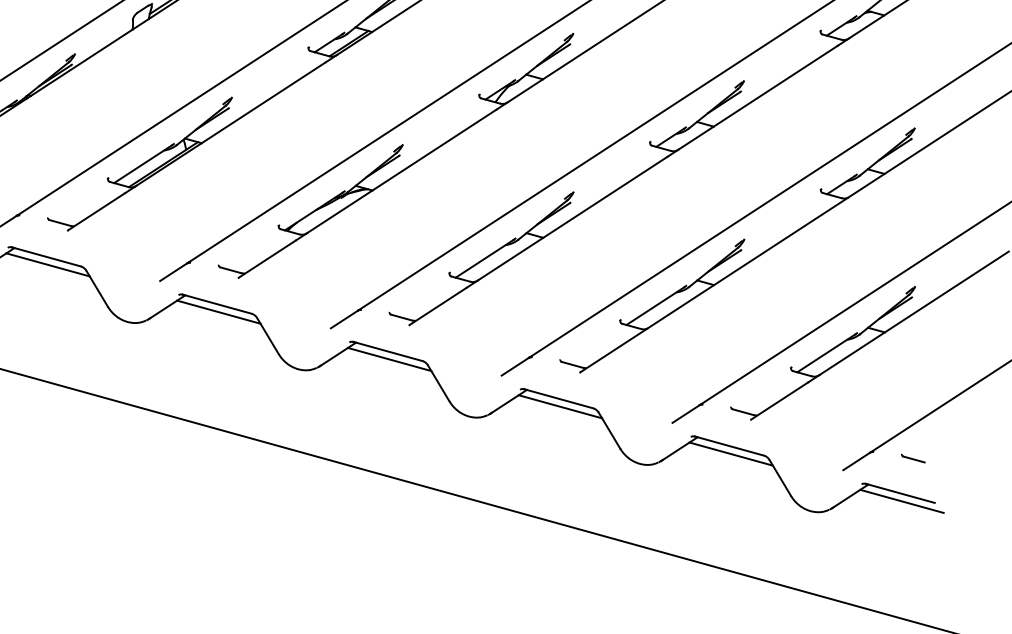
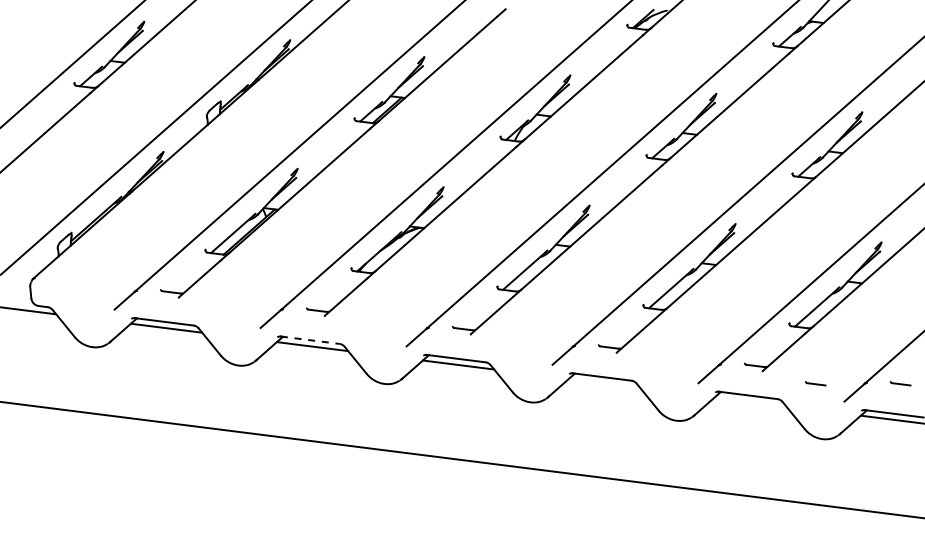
line: (217, 304) -> (310, 340), solid -> dashed
line: (560, 405) -> (604, 382), removed
line: (811, 443) -> (815, 383), added
line: (731, 453) -> (750, 401), removed

